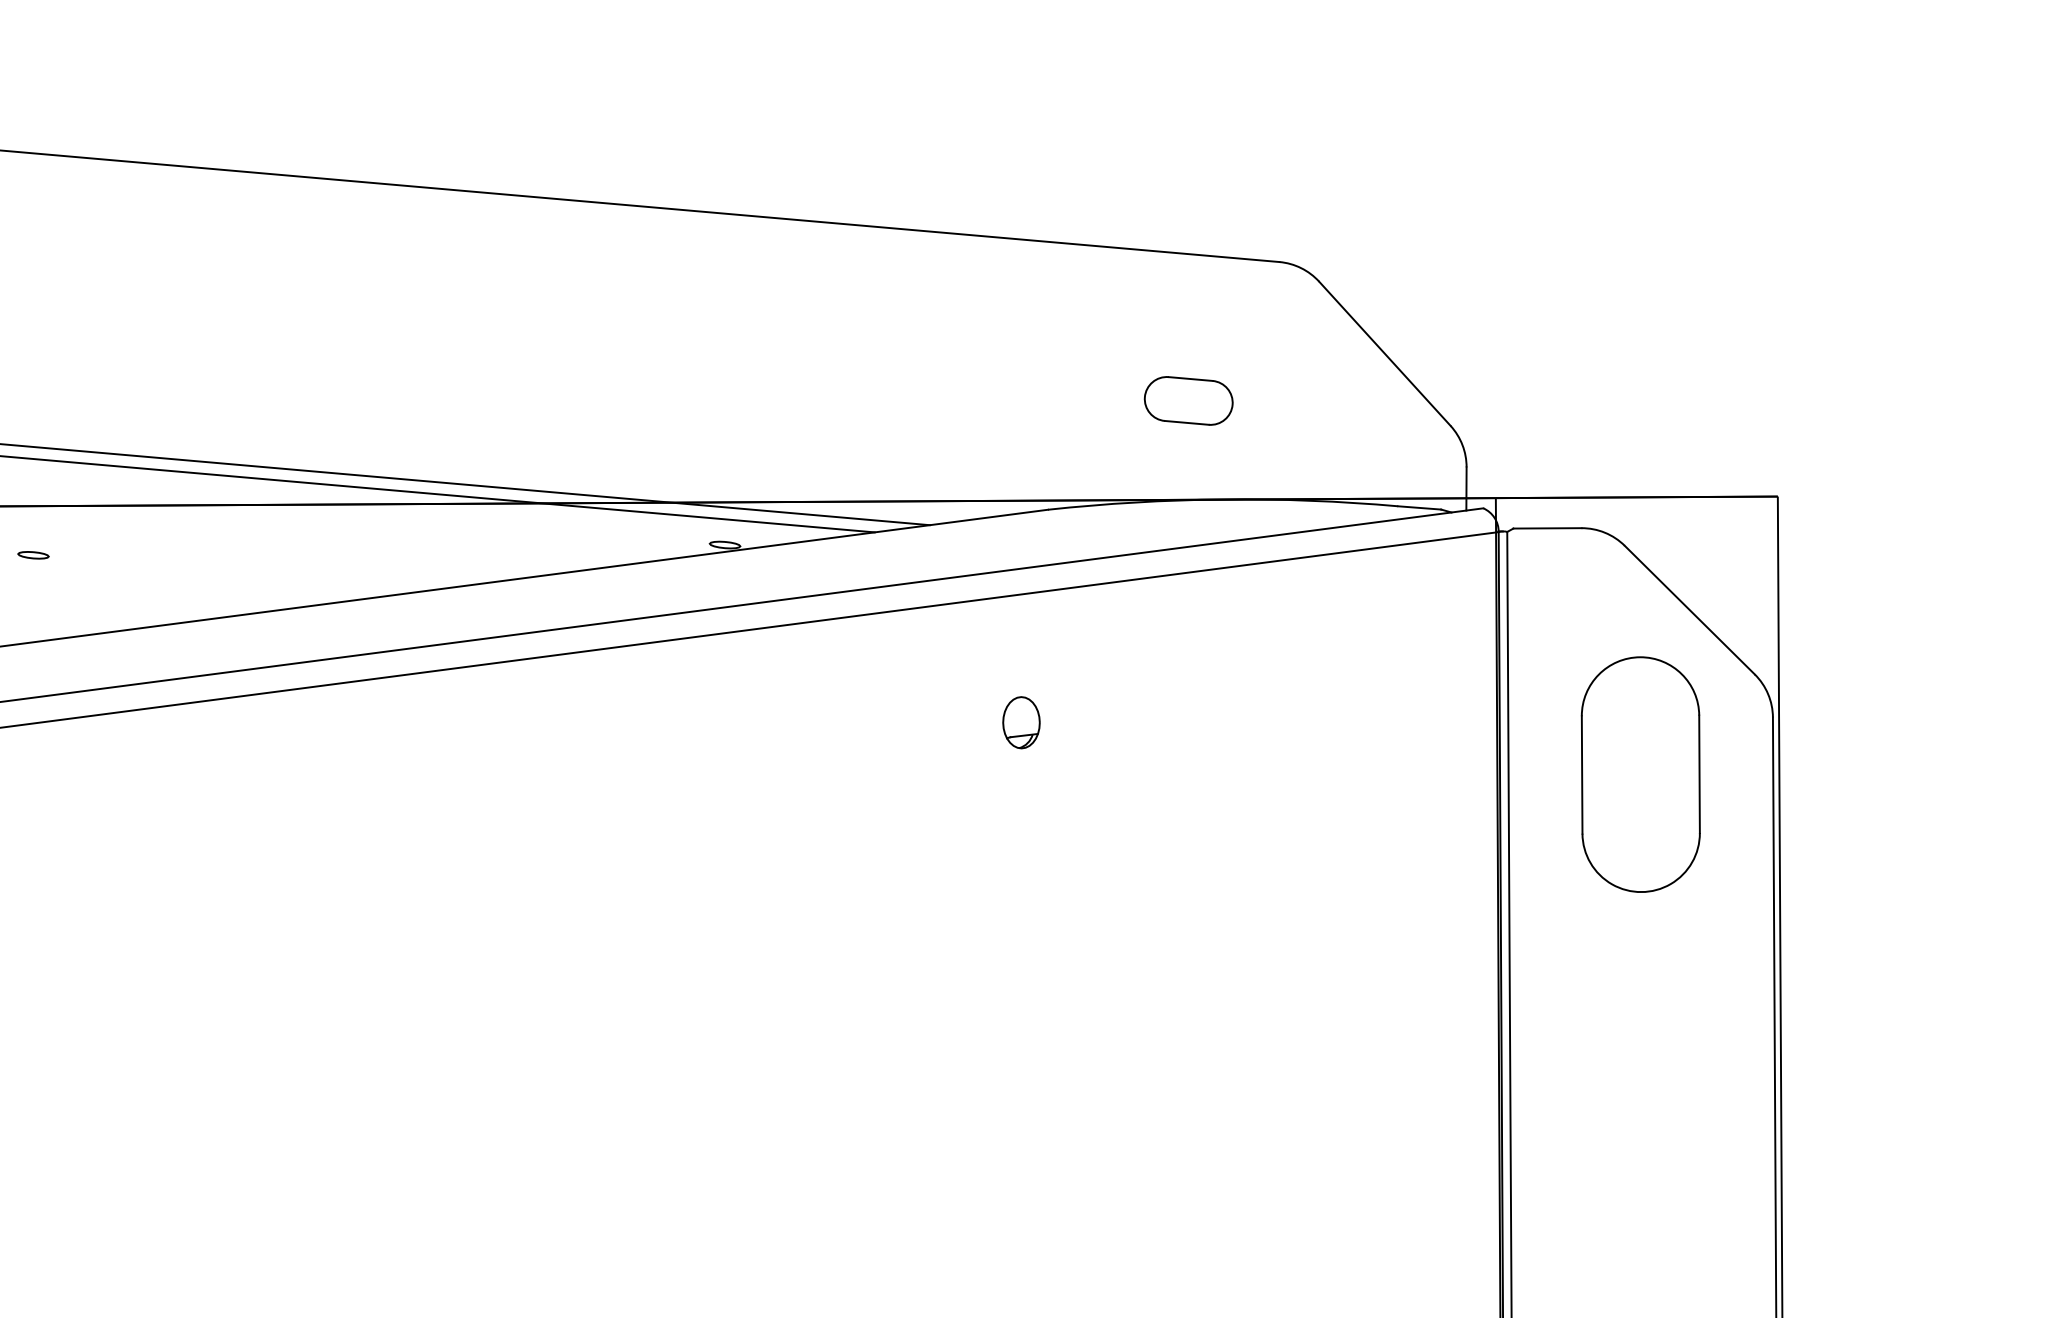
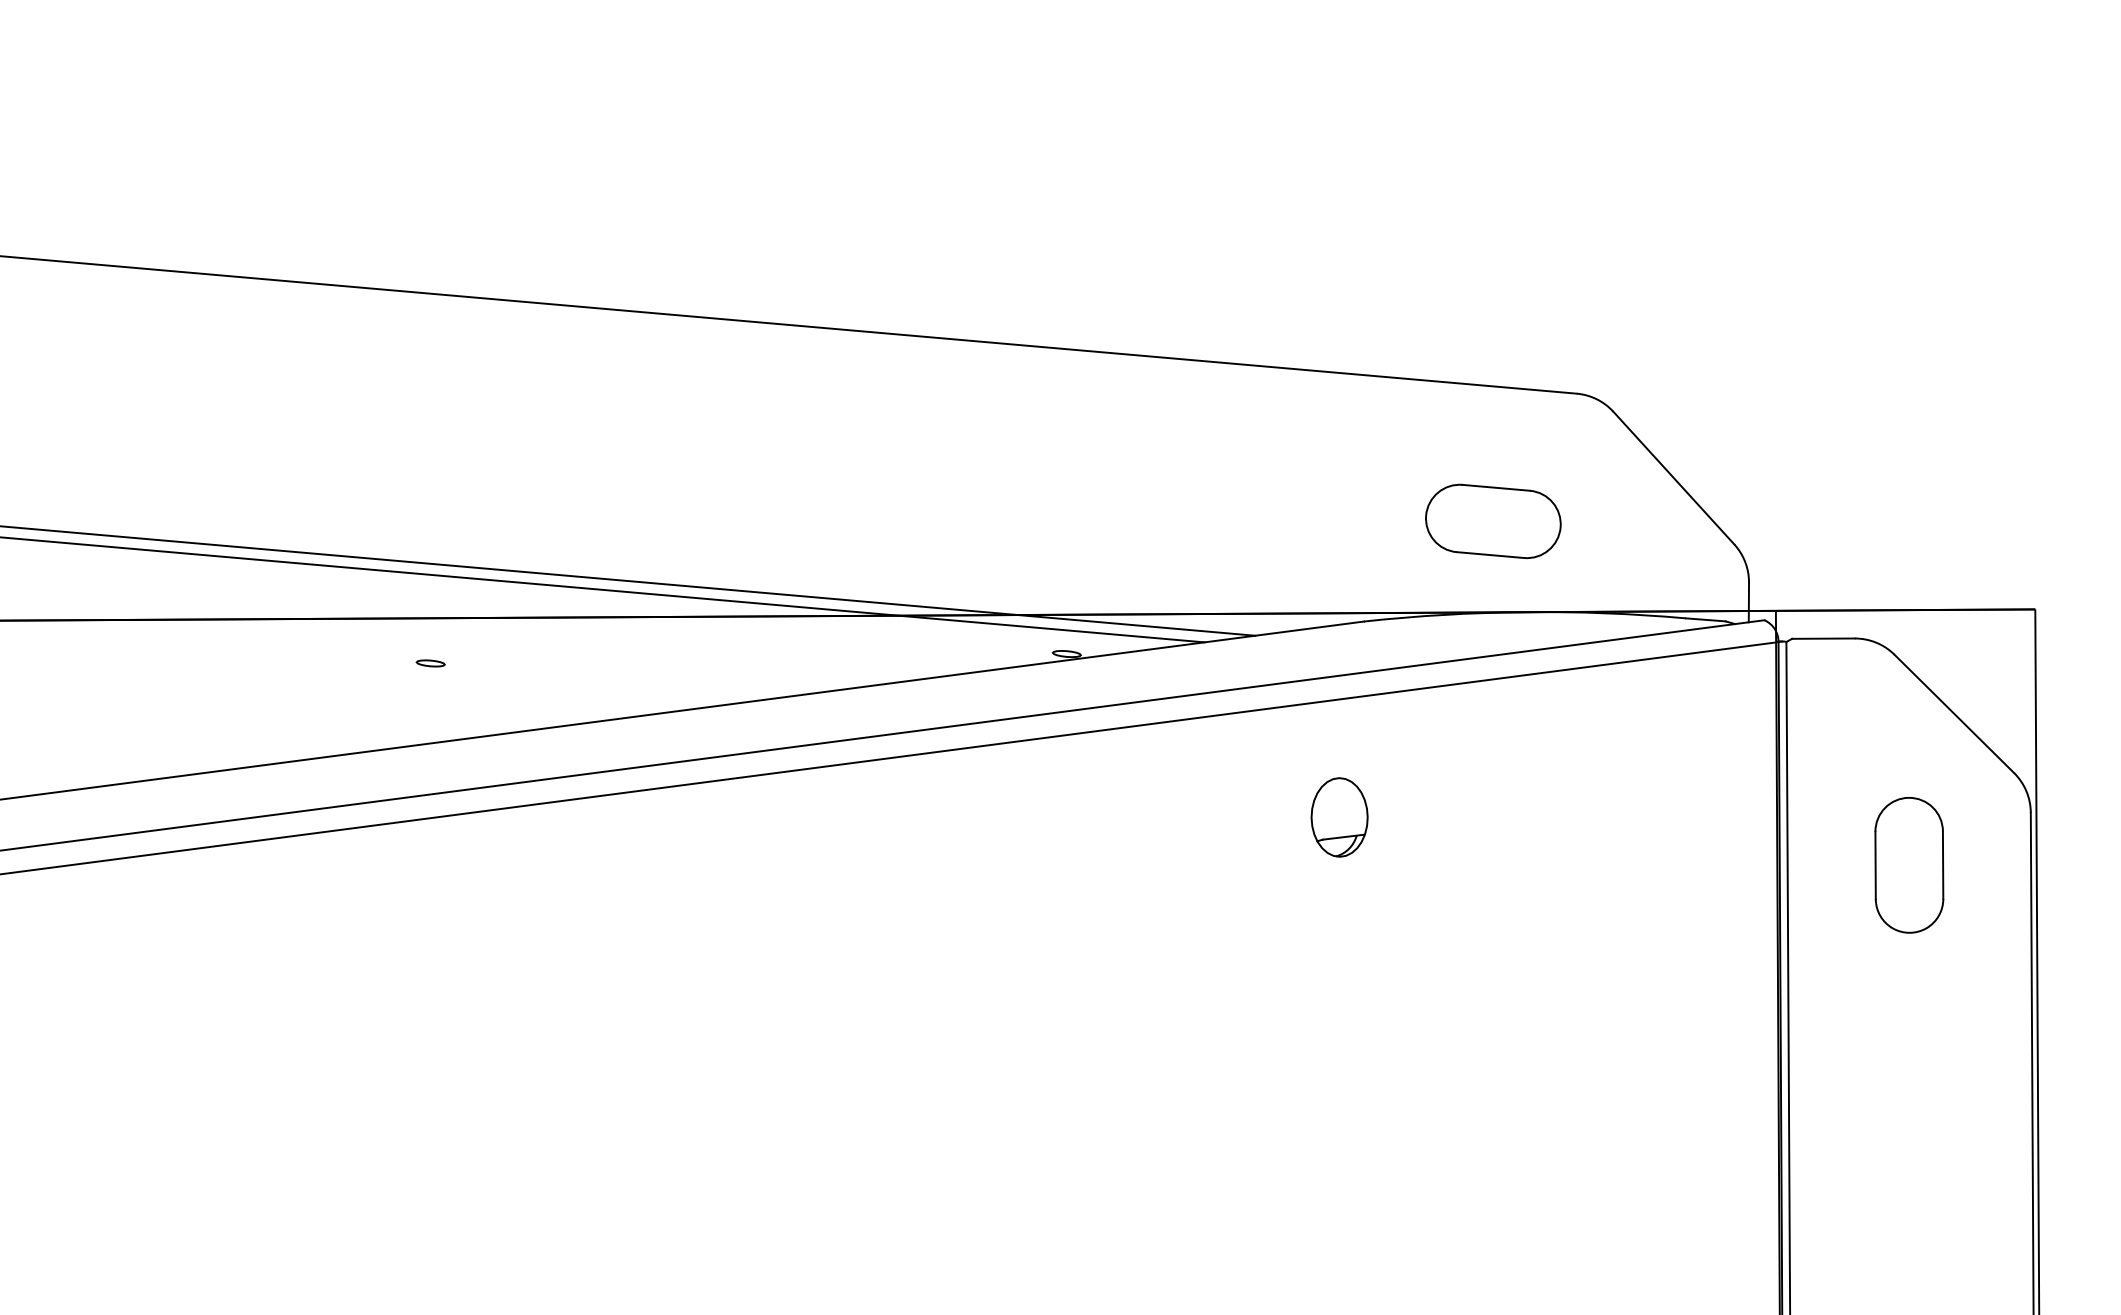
part: (1188, 400) -> (1493, 521), size x1.67
part: (1021, 722) -> (1339, 817), size x1.67
part: (1641, 774) -> (1909, 865), size x0.62

